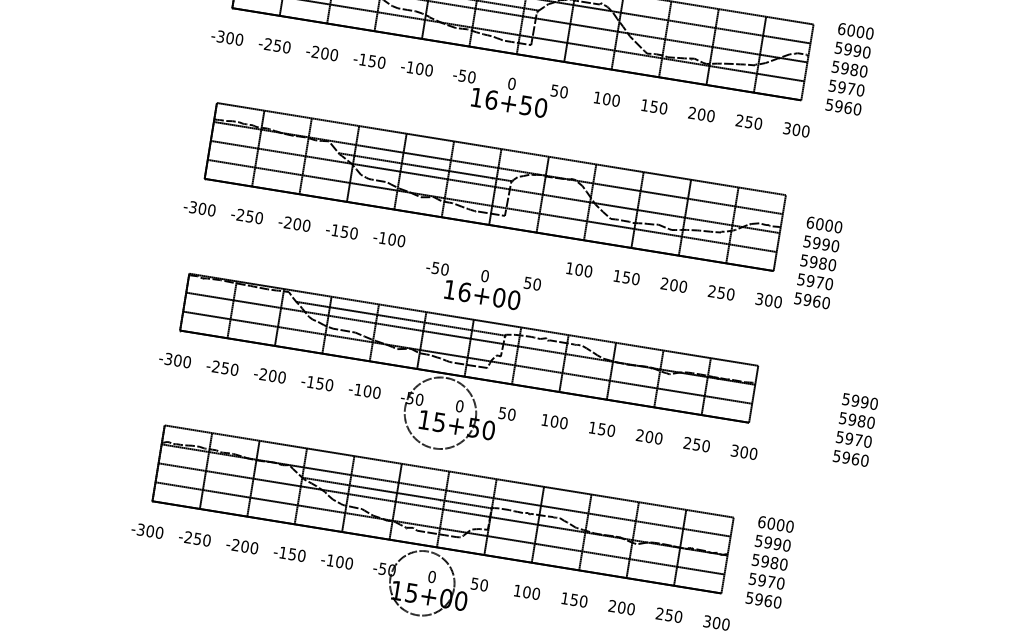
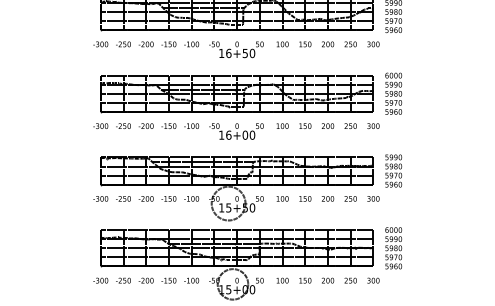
text: (818, 262) -> (393, 93), moved
text: (482, 287) -> (236, 131), moved
text: (855, 428) -> (393, 170), moved

